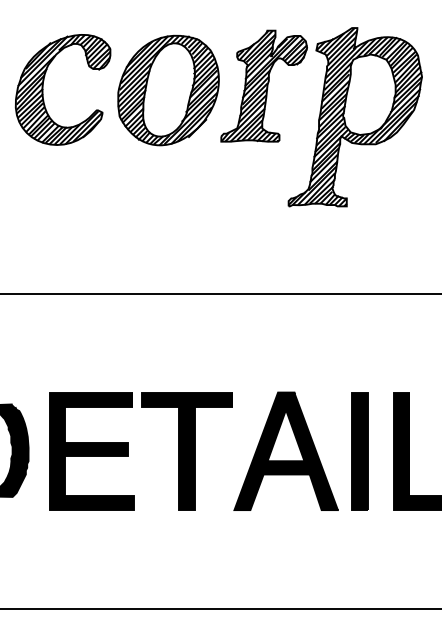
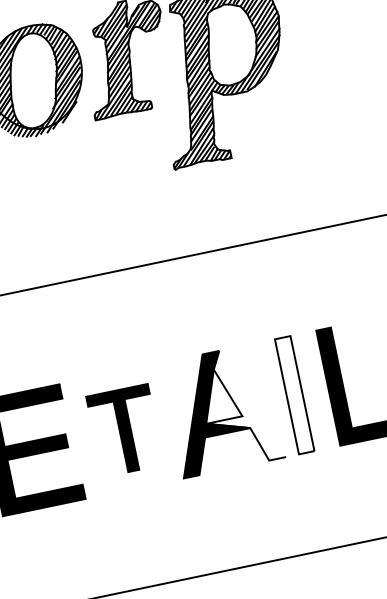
part: (186, 451) -> (124, 430), size x0.7
fill: (302, 451) -> (238, 407), removed
fill: (359, 451) -> (294, 395), removed

